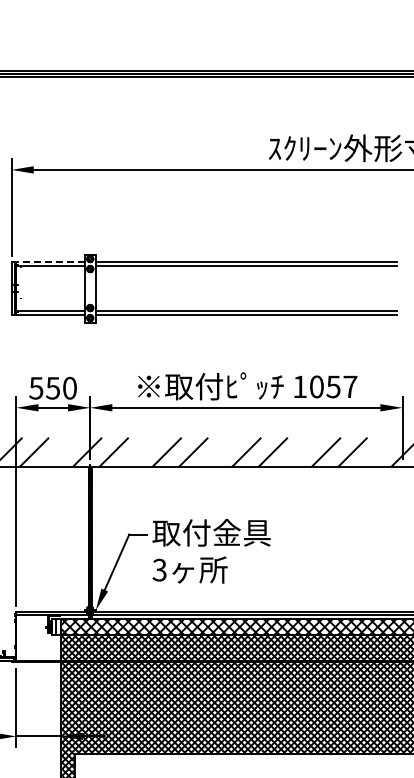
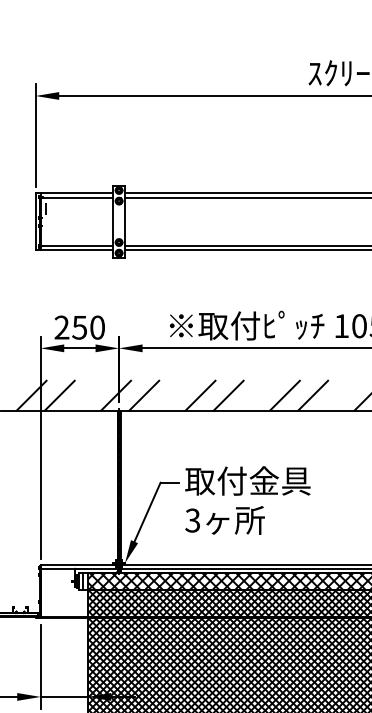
line: (49, 261) -> (75, 193), dashed -> solid
text: (36, 387) -> (62, 326), 550 -> 250

